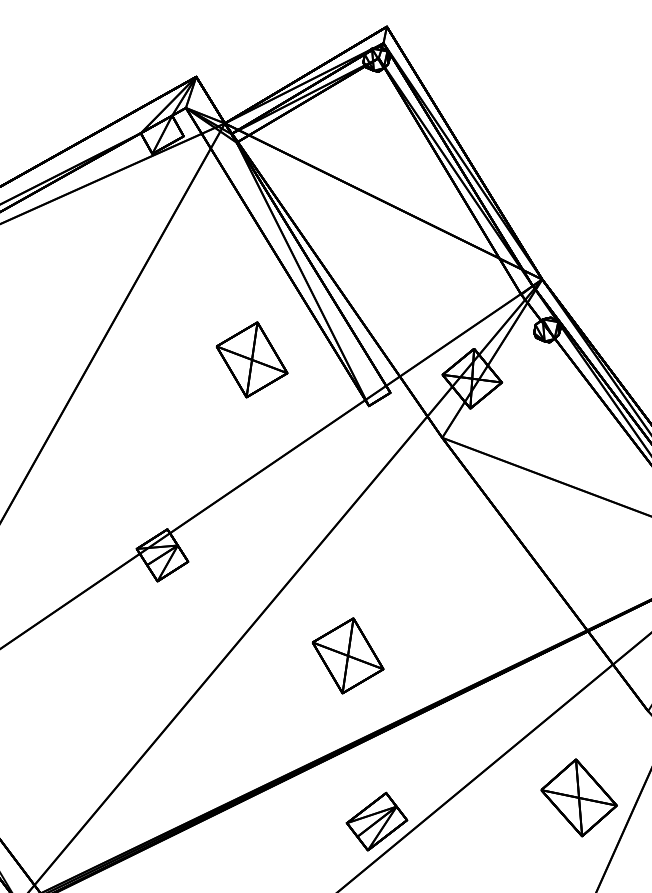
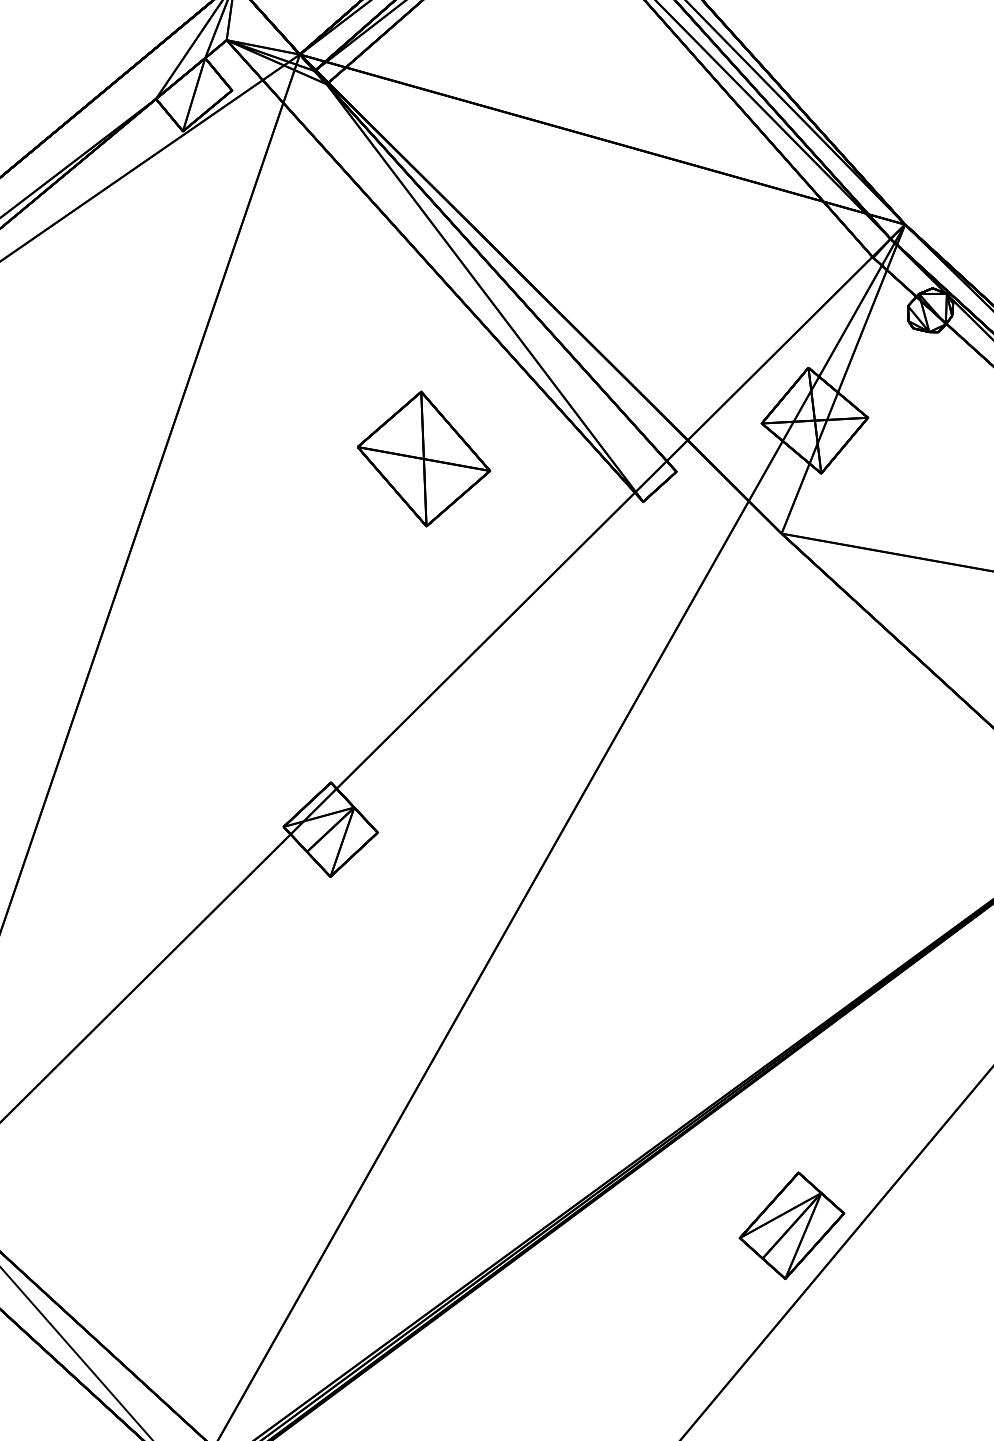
part: (348, 655) -> (688, 944), removed

